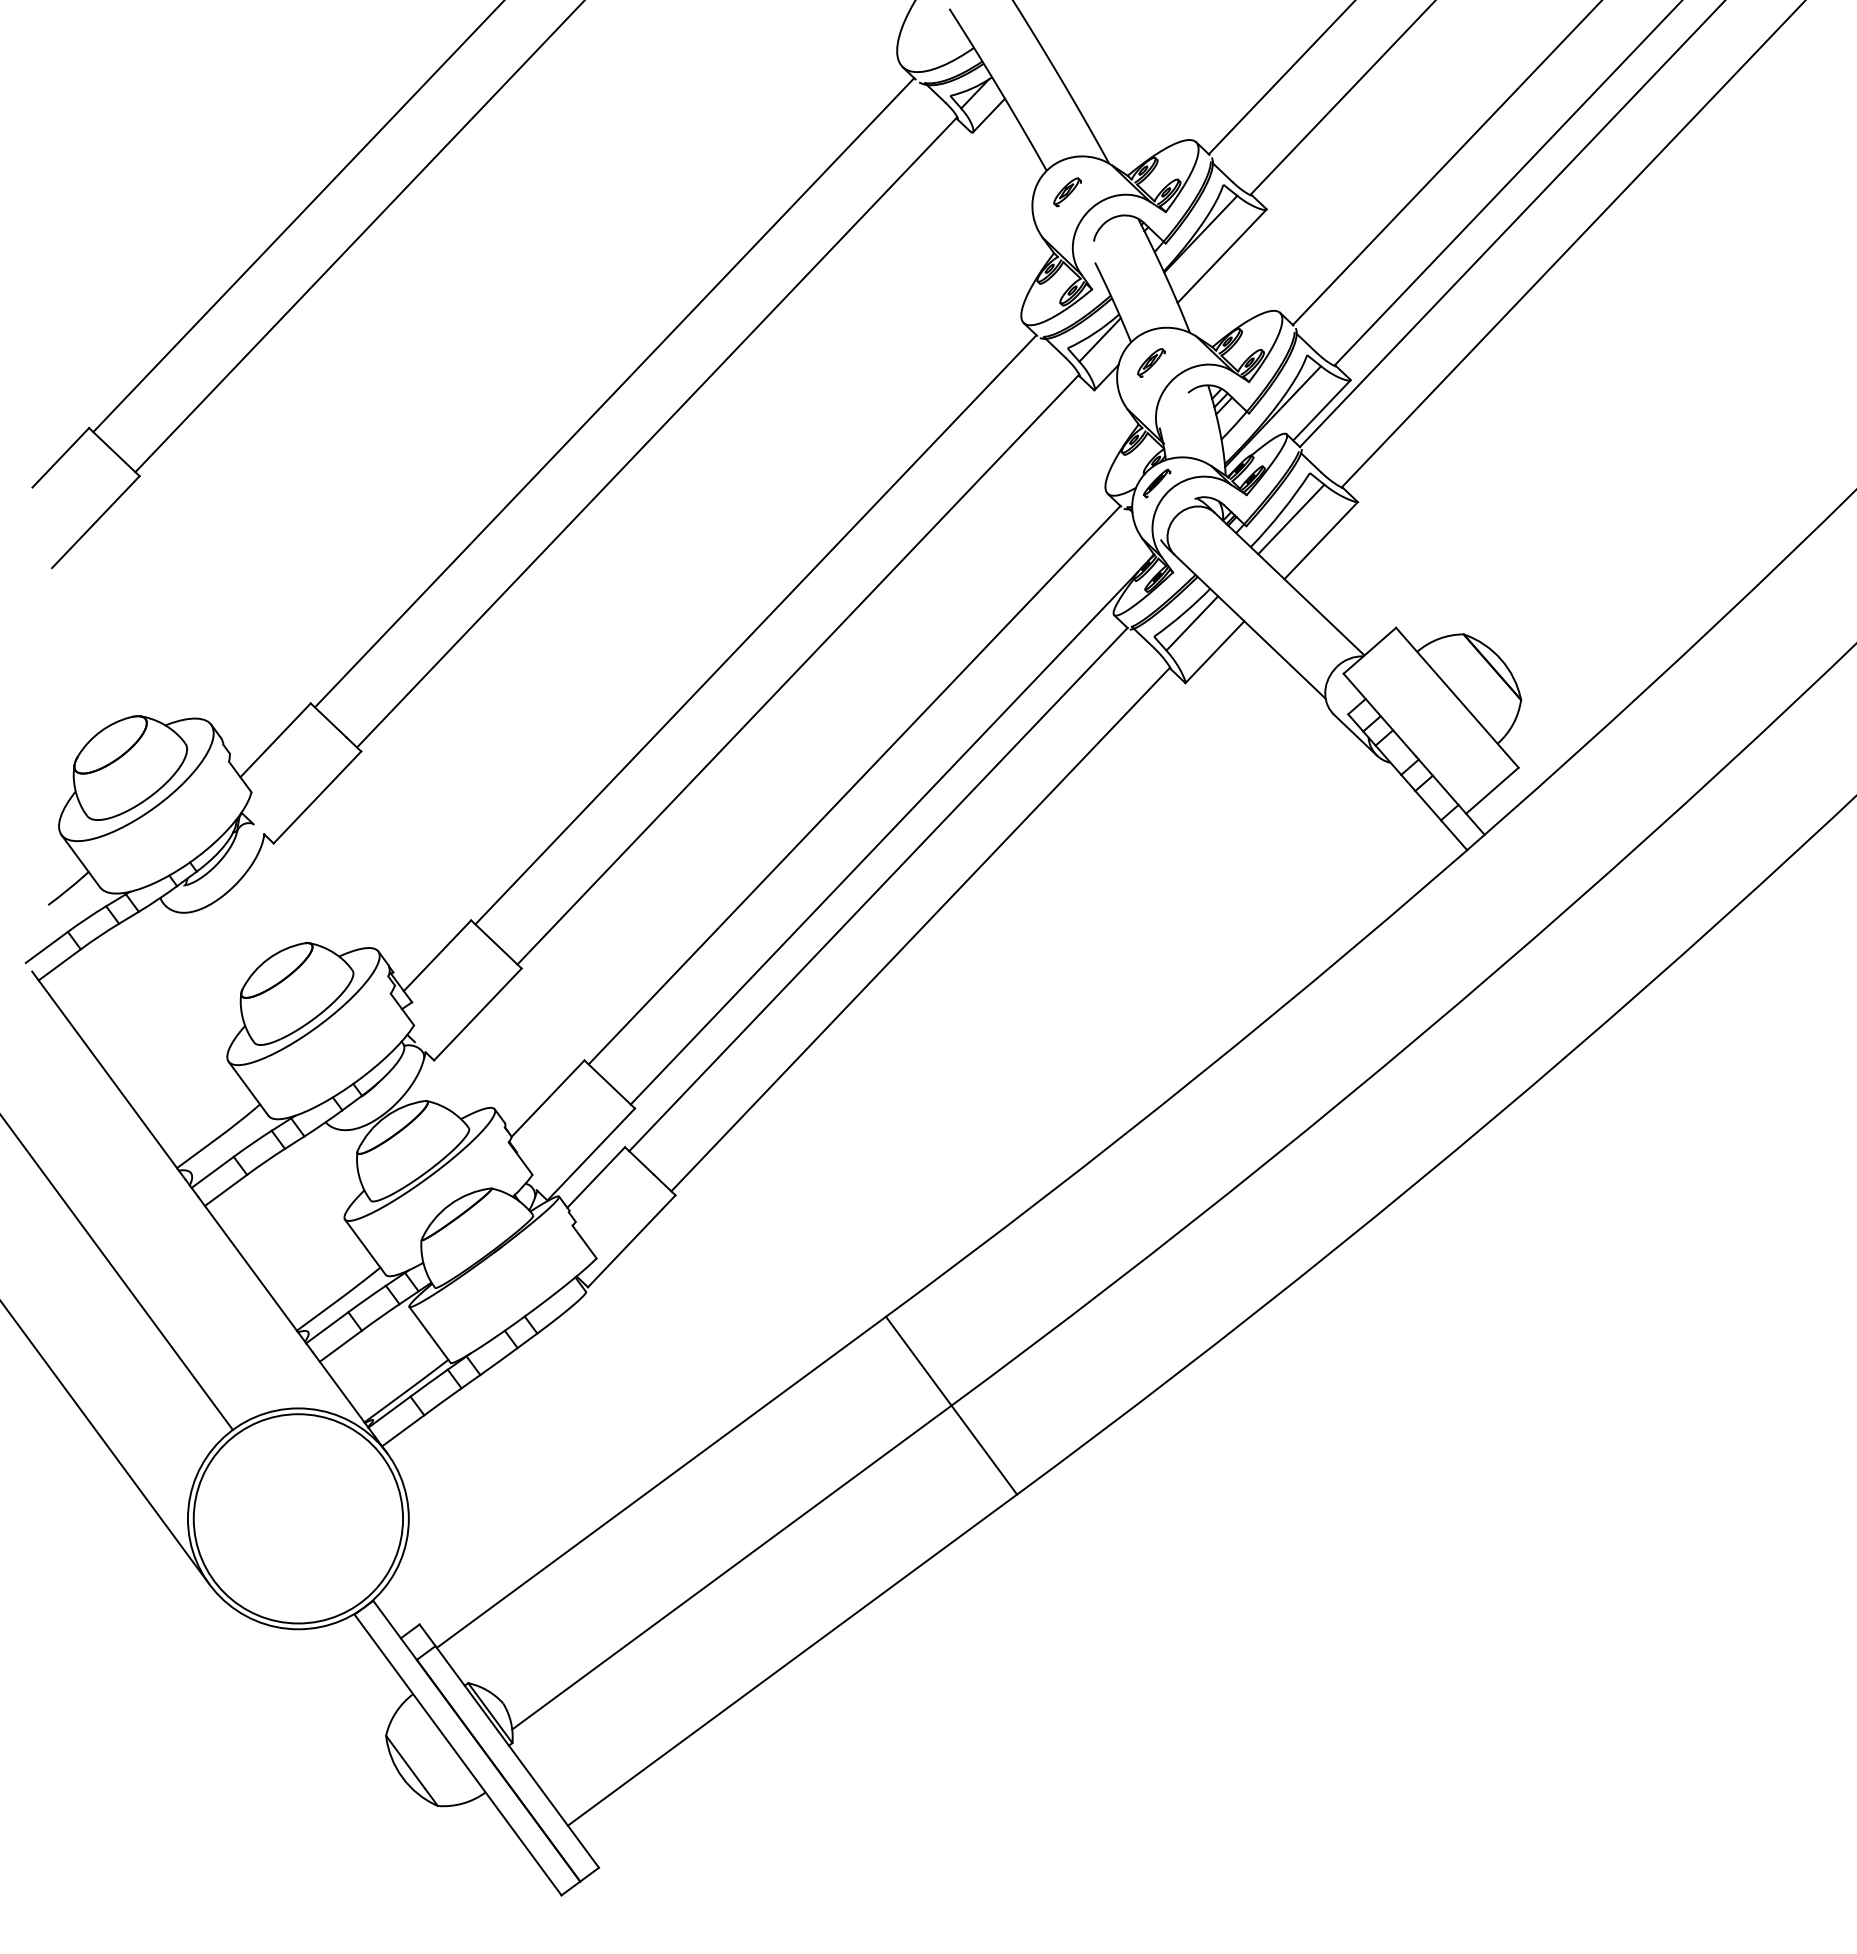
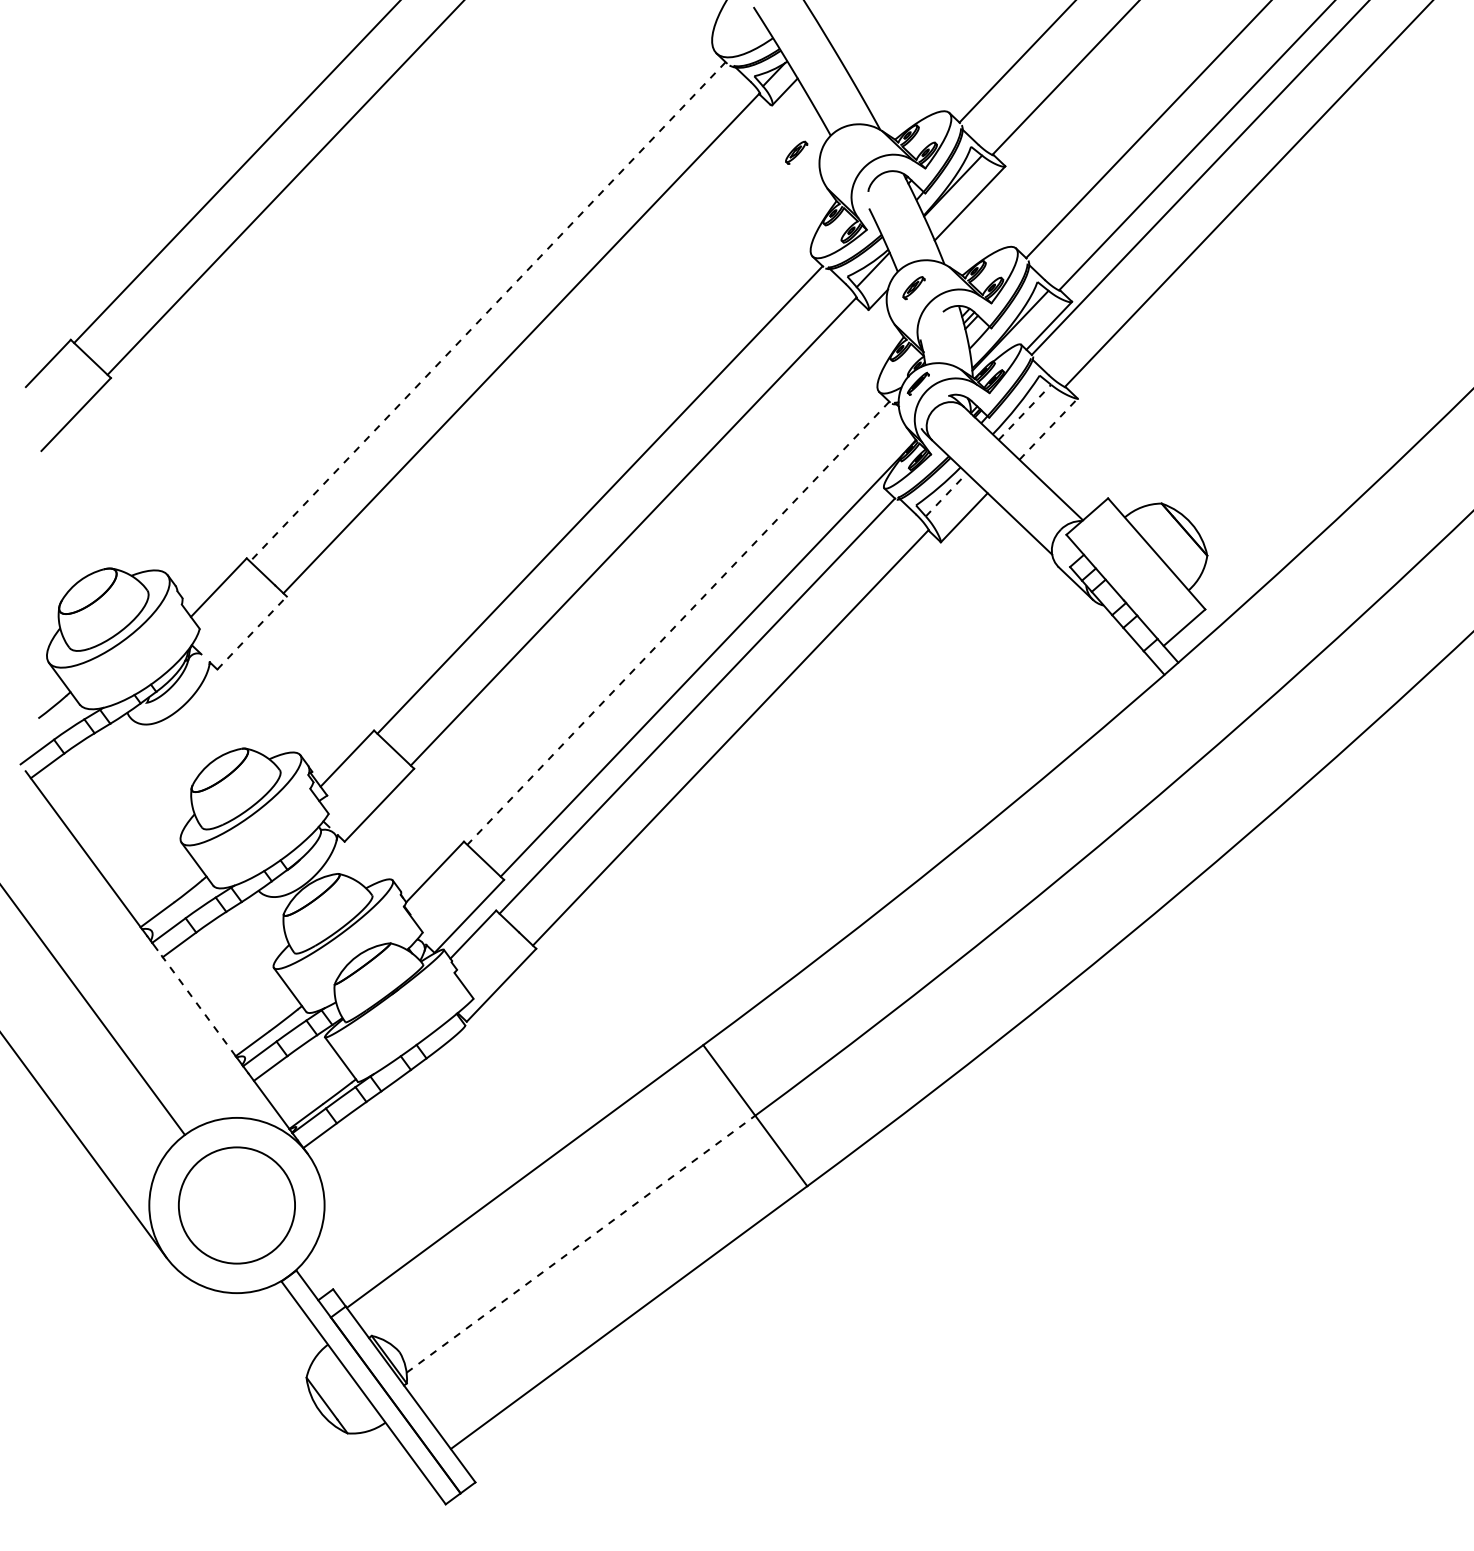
part: (1067, 192) -> (796, 152), moved
line: (614, 393) -> (487, 312), solid -> dashed
line: (1291, 519) -> (1025, 412), solid -> dashed
line: (1321, 540) -> (1048, 429), solid -> dashed
line: (1192, 623) -> (946, 494), solid -> dashed
line: (854, 785) -> (678, 623), solid -> dashed
line: (317, 797) -> (252, 633), solid -> dashed
line: (247, 1263) -> (196, 1002), solid -> dashed
circle: (298, 1518) -> (237, 1205), size x0.7
line: (731, 1567) -> (580, 1244), solid -> dashed

